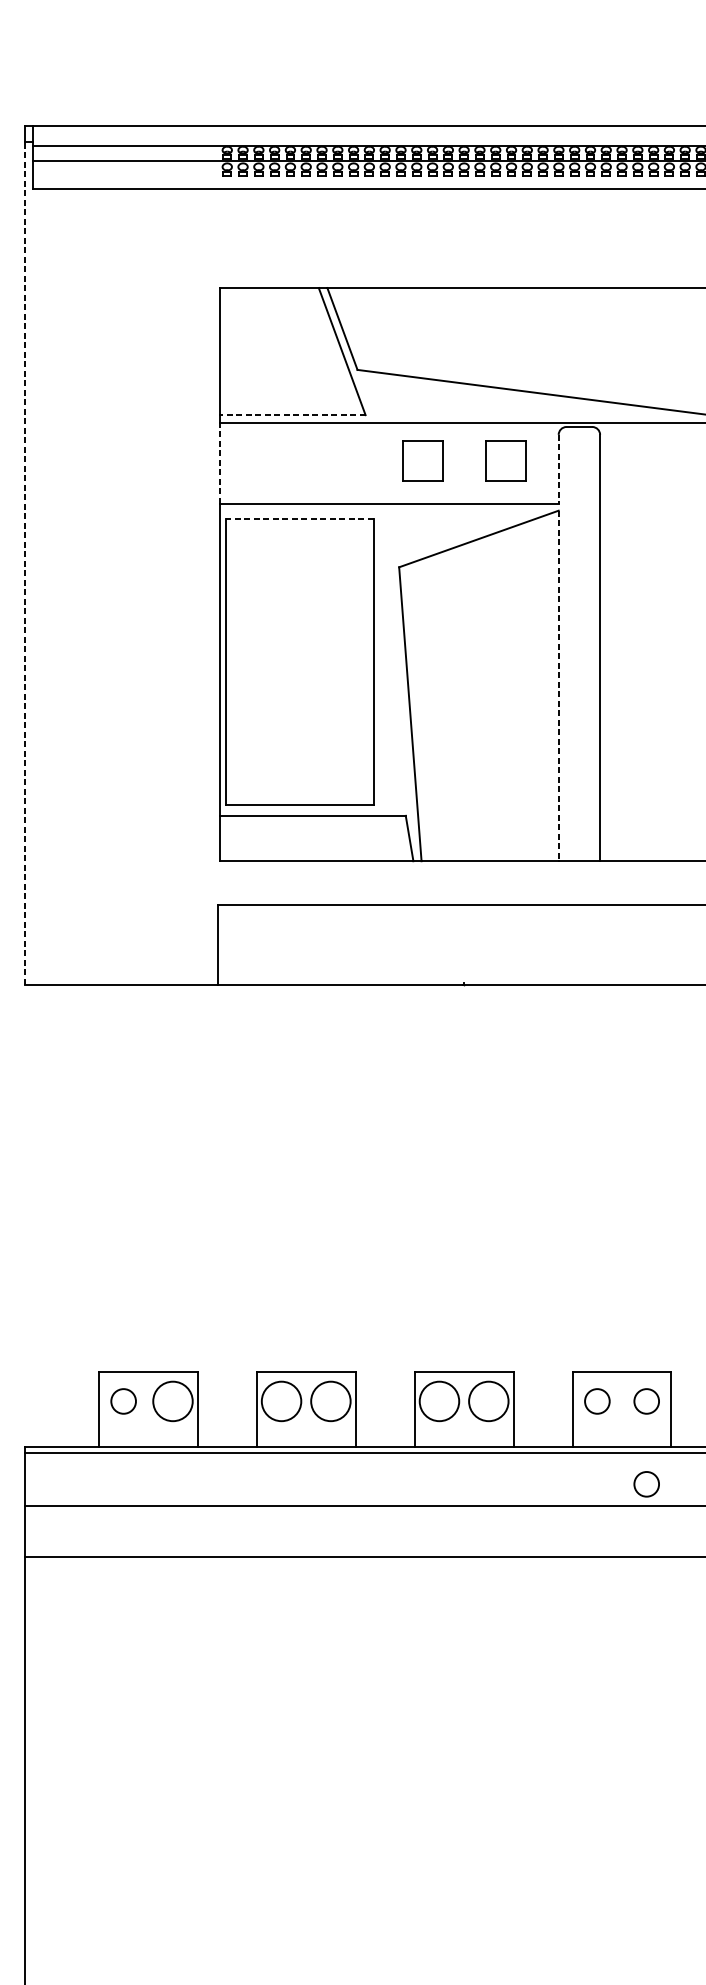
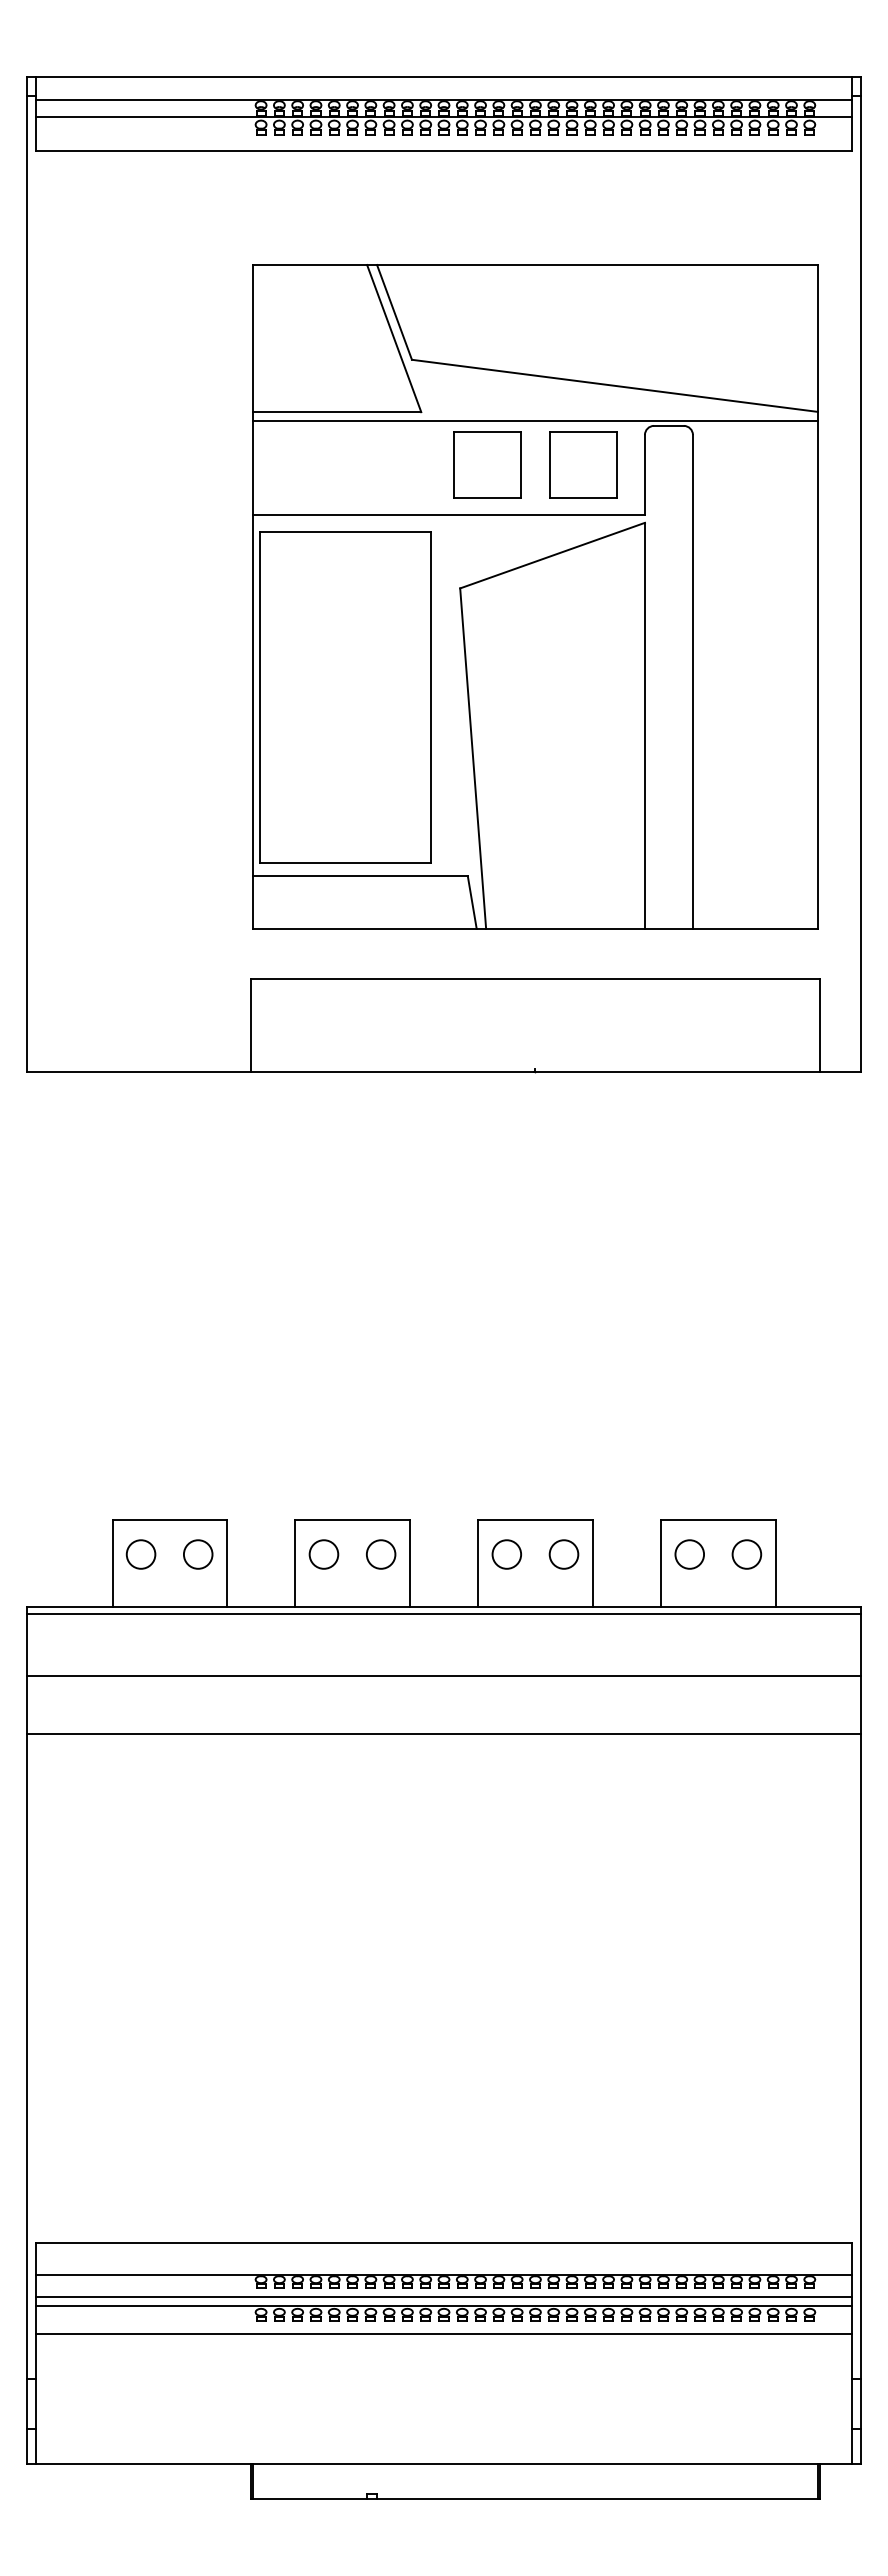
line: (292, 415) -> (336, 412), dashed -> solid
part: (422, 460) -> (487, 464), size x1.43
part: (505, 460) -> (583, 464), size x1.43
line: (220, 463) -> (253, 468), dashed -> solid
line: (558, 469) -> (644, 475), dashed -> solid
line: (300, 519) -> (345, 532), dashed -> solid
line: (24, 563) -> (26, 583), dashed -> solid
line: (558, 685) -> (644, 725), dashed -> solid
circle: (172, 1401) -> (197, 1554), size x0.62
circle: (281, 1401) -> (323, 1554), size x0.62
circle: (330, 1401) -> (380, 1554), size x0.62
circle: (439, 1401) -> (506, 1554), size x0.62
circle: (488, 1401) -> (563, 1554), size x0.62
circle: (646, 1484) -> (746, 1650), removed

